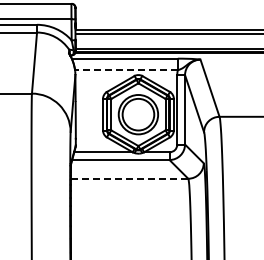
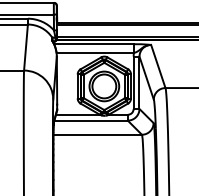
line: (126, 70) -> (95, 53), dashed -> solid
line: (129, 178) -> (97, 134), dashed -> solid

